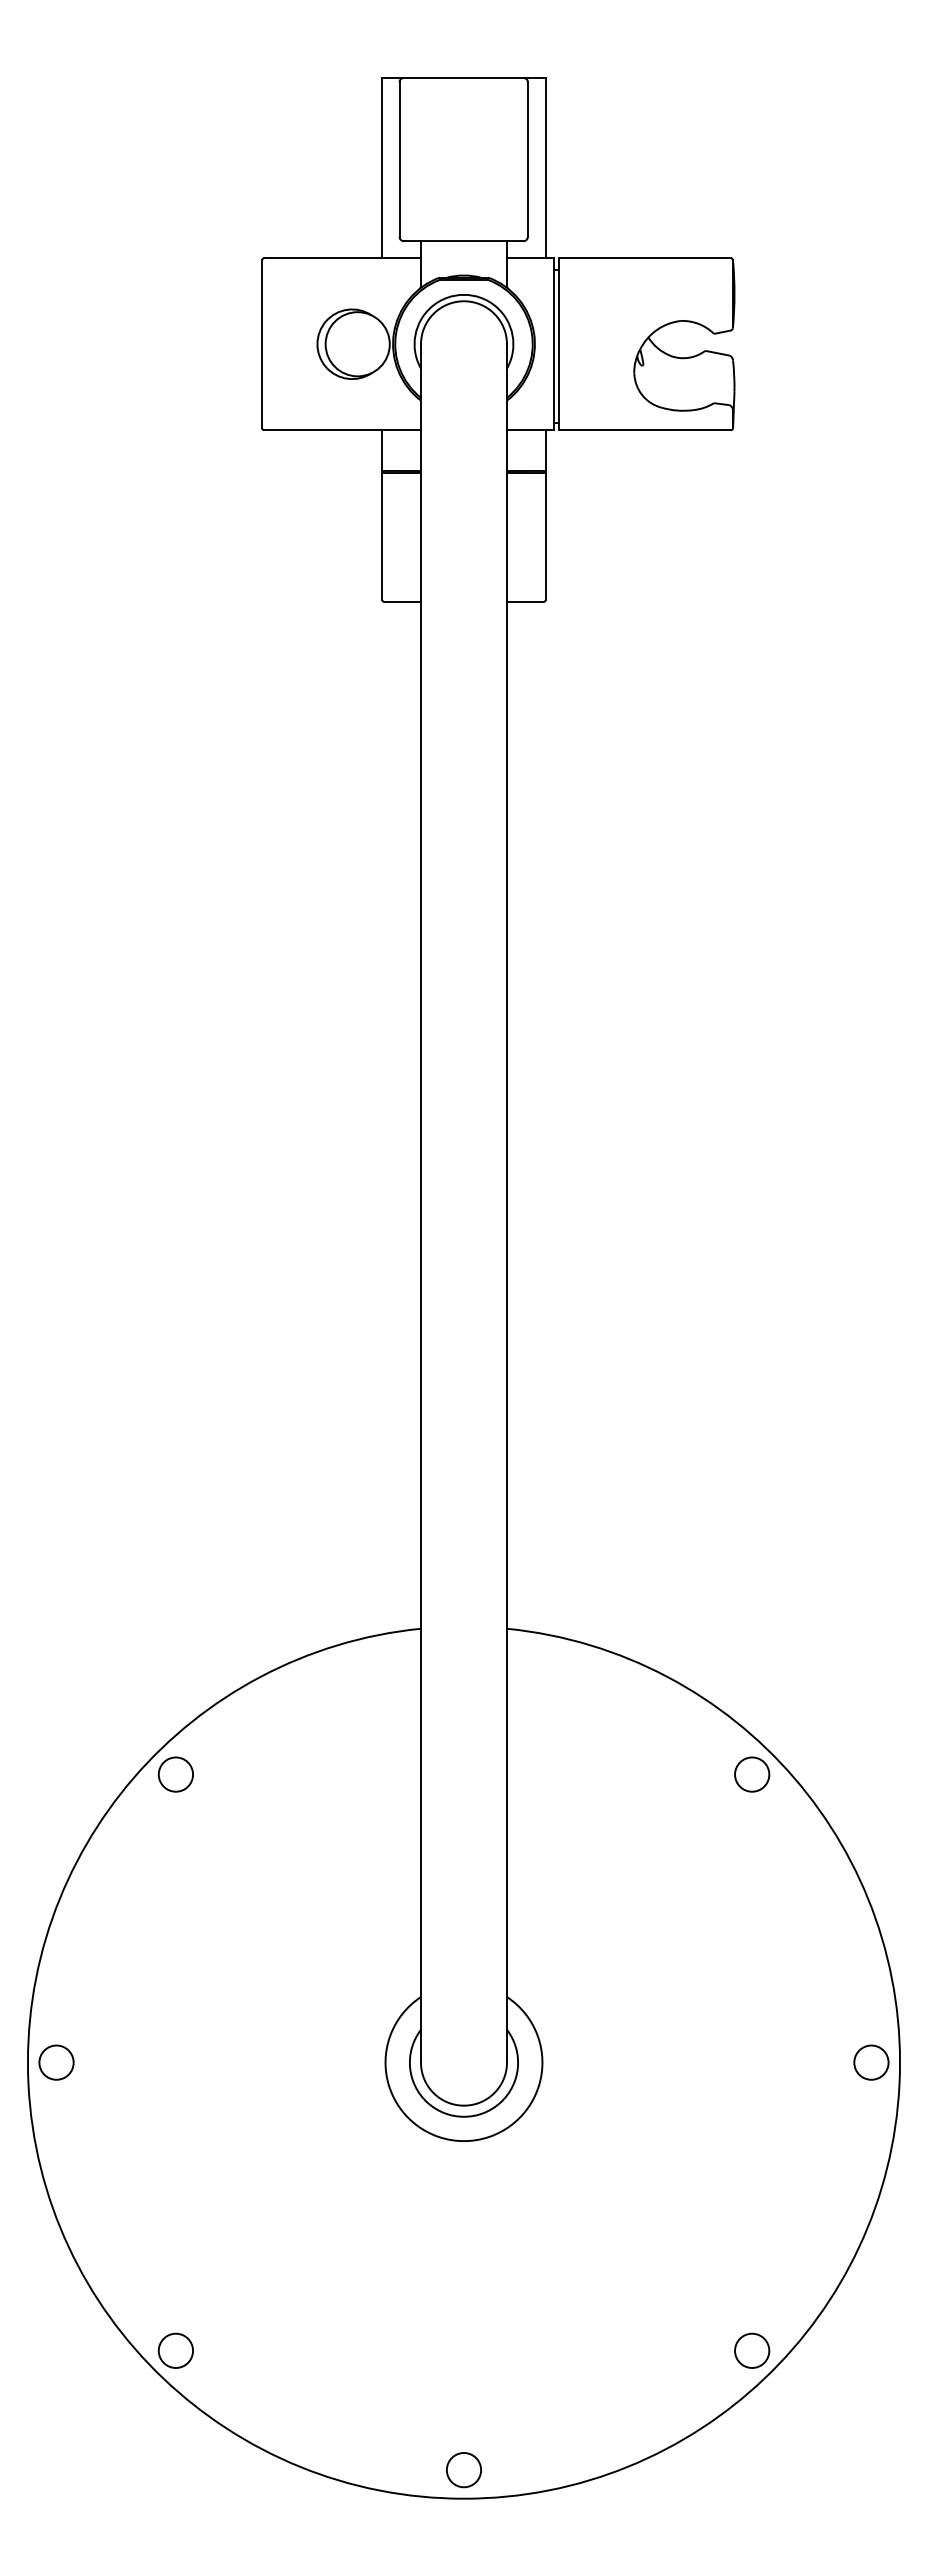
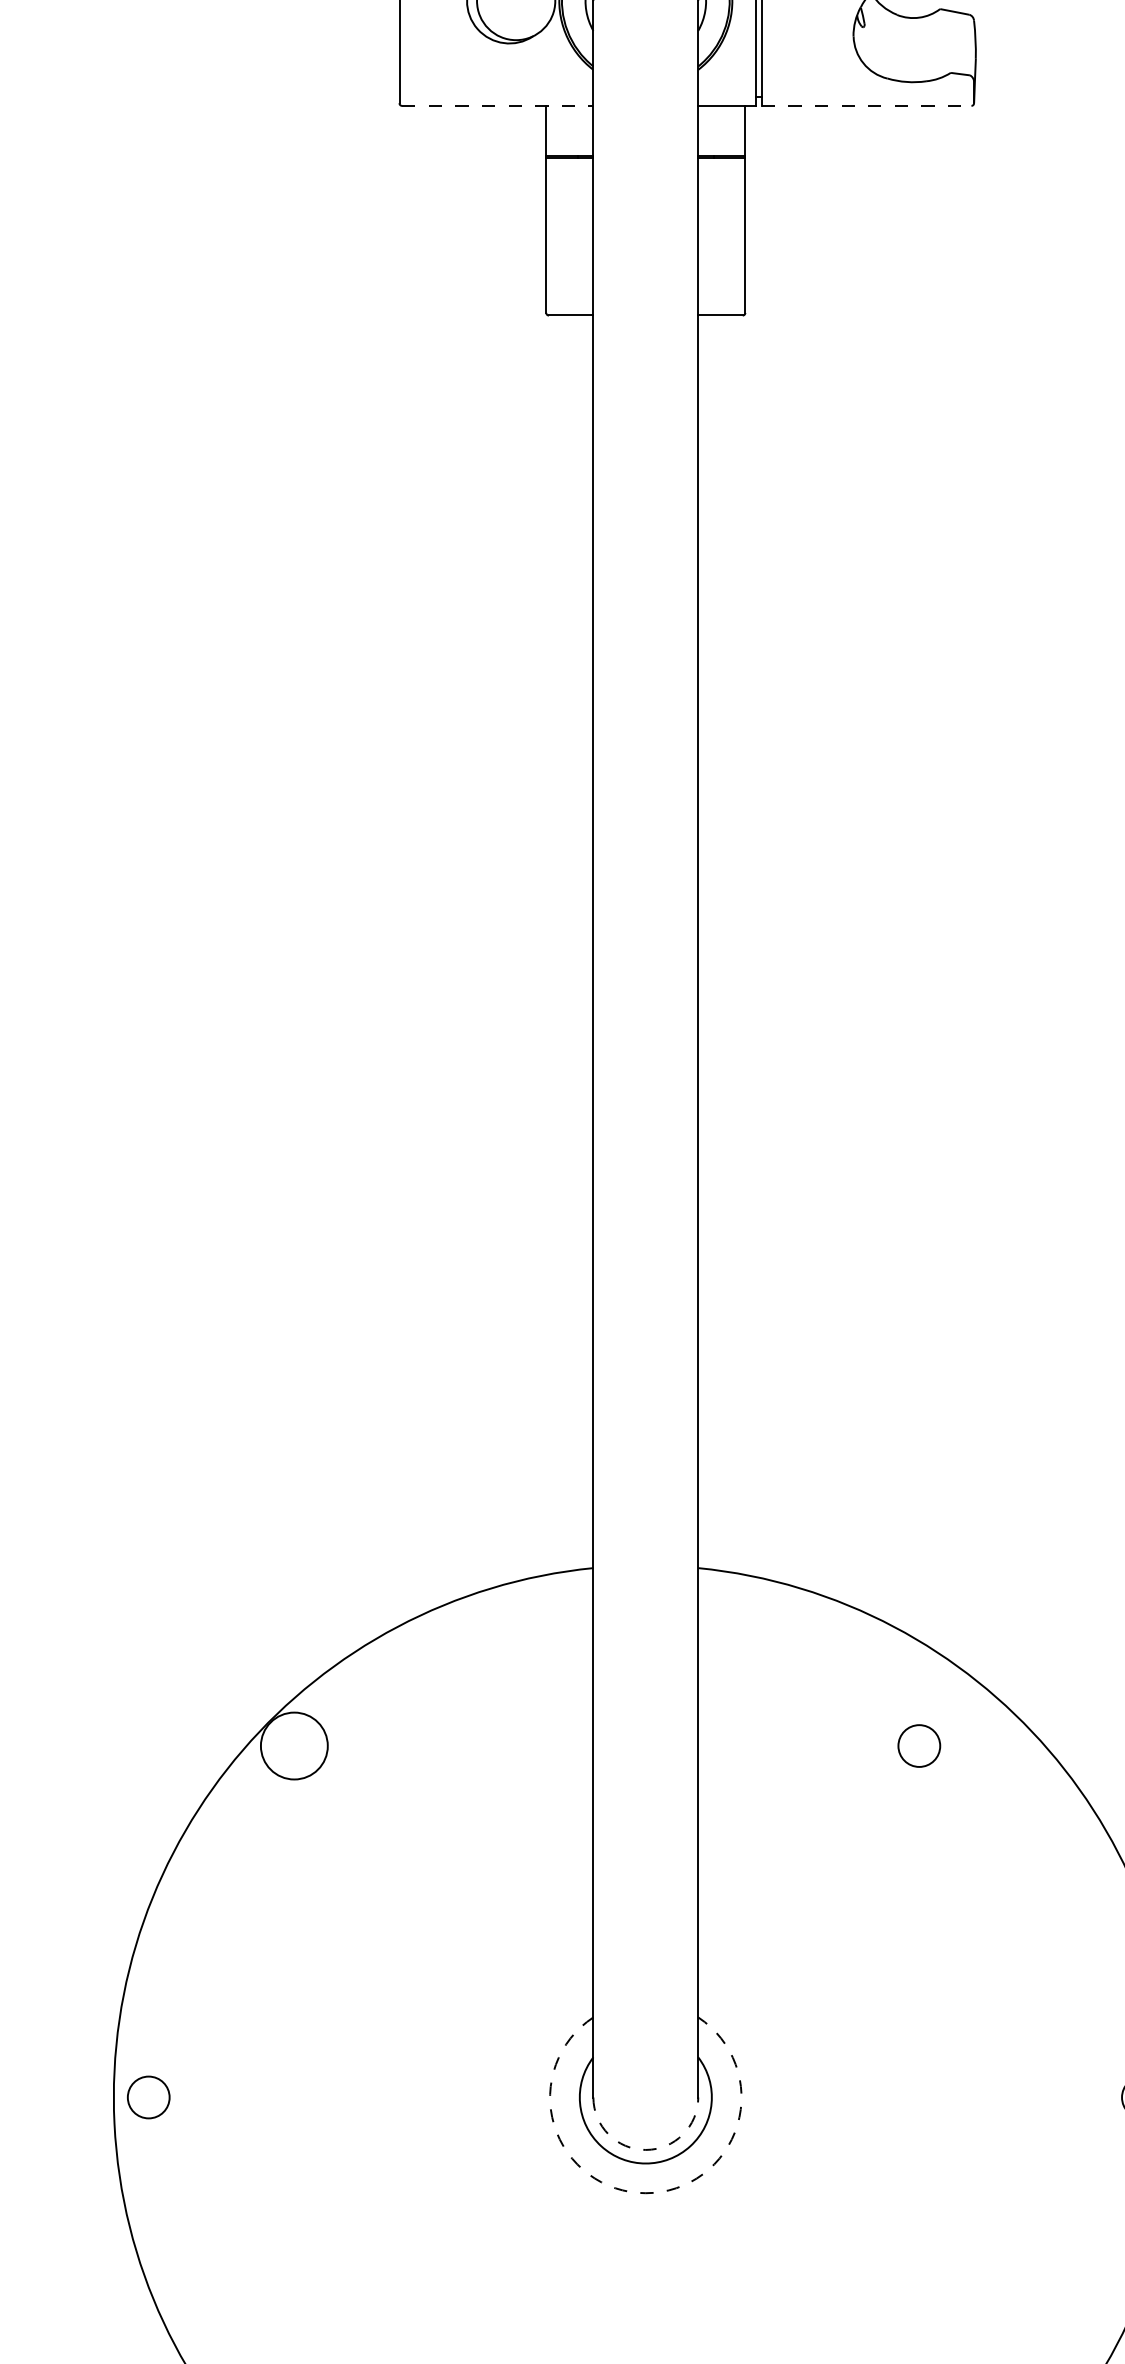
line: (343, 430) -> (498, 106), solid -> dashed
line: (644, 430) -> (866, 106), solid -> dashed
circle: (175, 1774) -> (293, 1745), size x1.6
circle: (752, 1774) -> (919, 1745), moved
arc: (463, 2105) -> (645, 2149), solid -> dashed
arc: (463, 2141) -> (645, 2193), solid -> dashed

